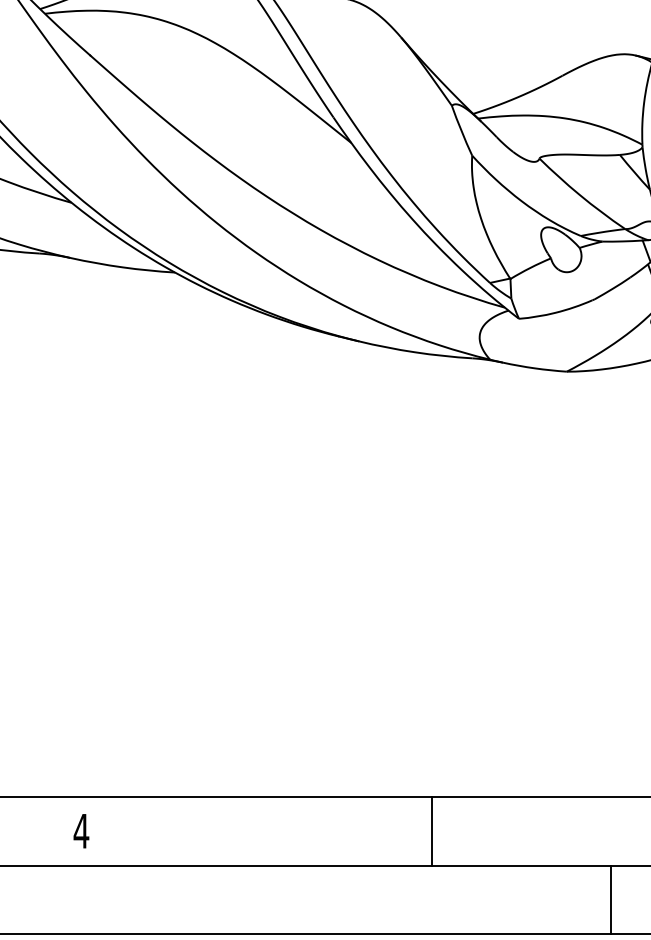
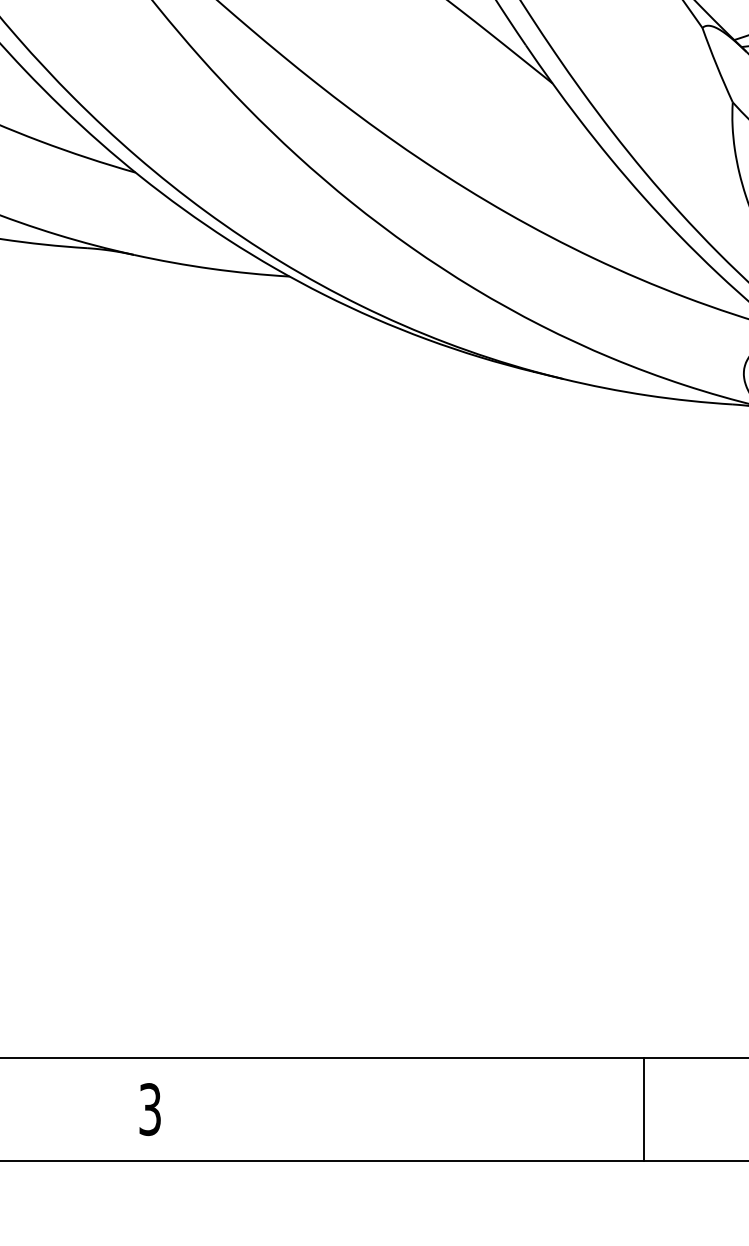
text: (81, 830) -> (150, 1108), 4 -> 3
line: (432, 830) -> (643, 1108), moved

